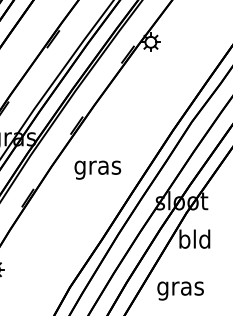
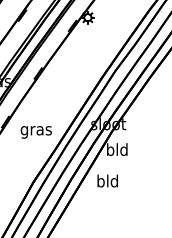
text: (96, 170) -> (35, 132), moved
text: (180, 288) -> (107, 182), gras -> bld

